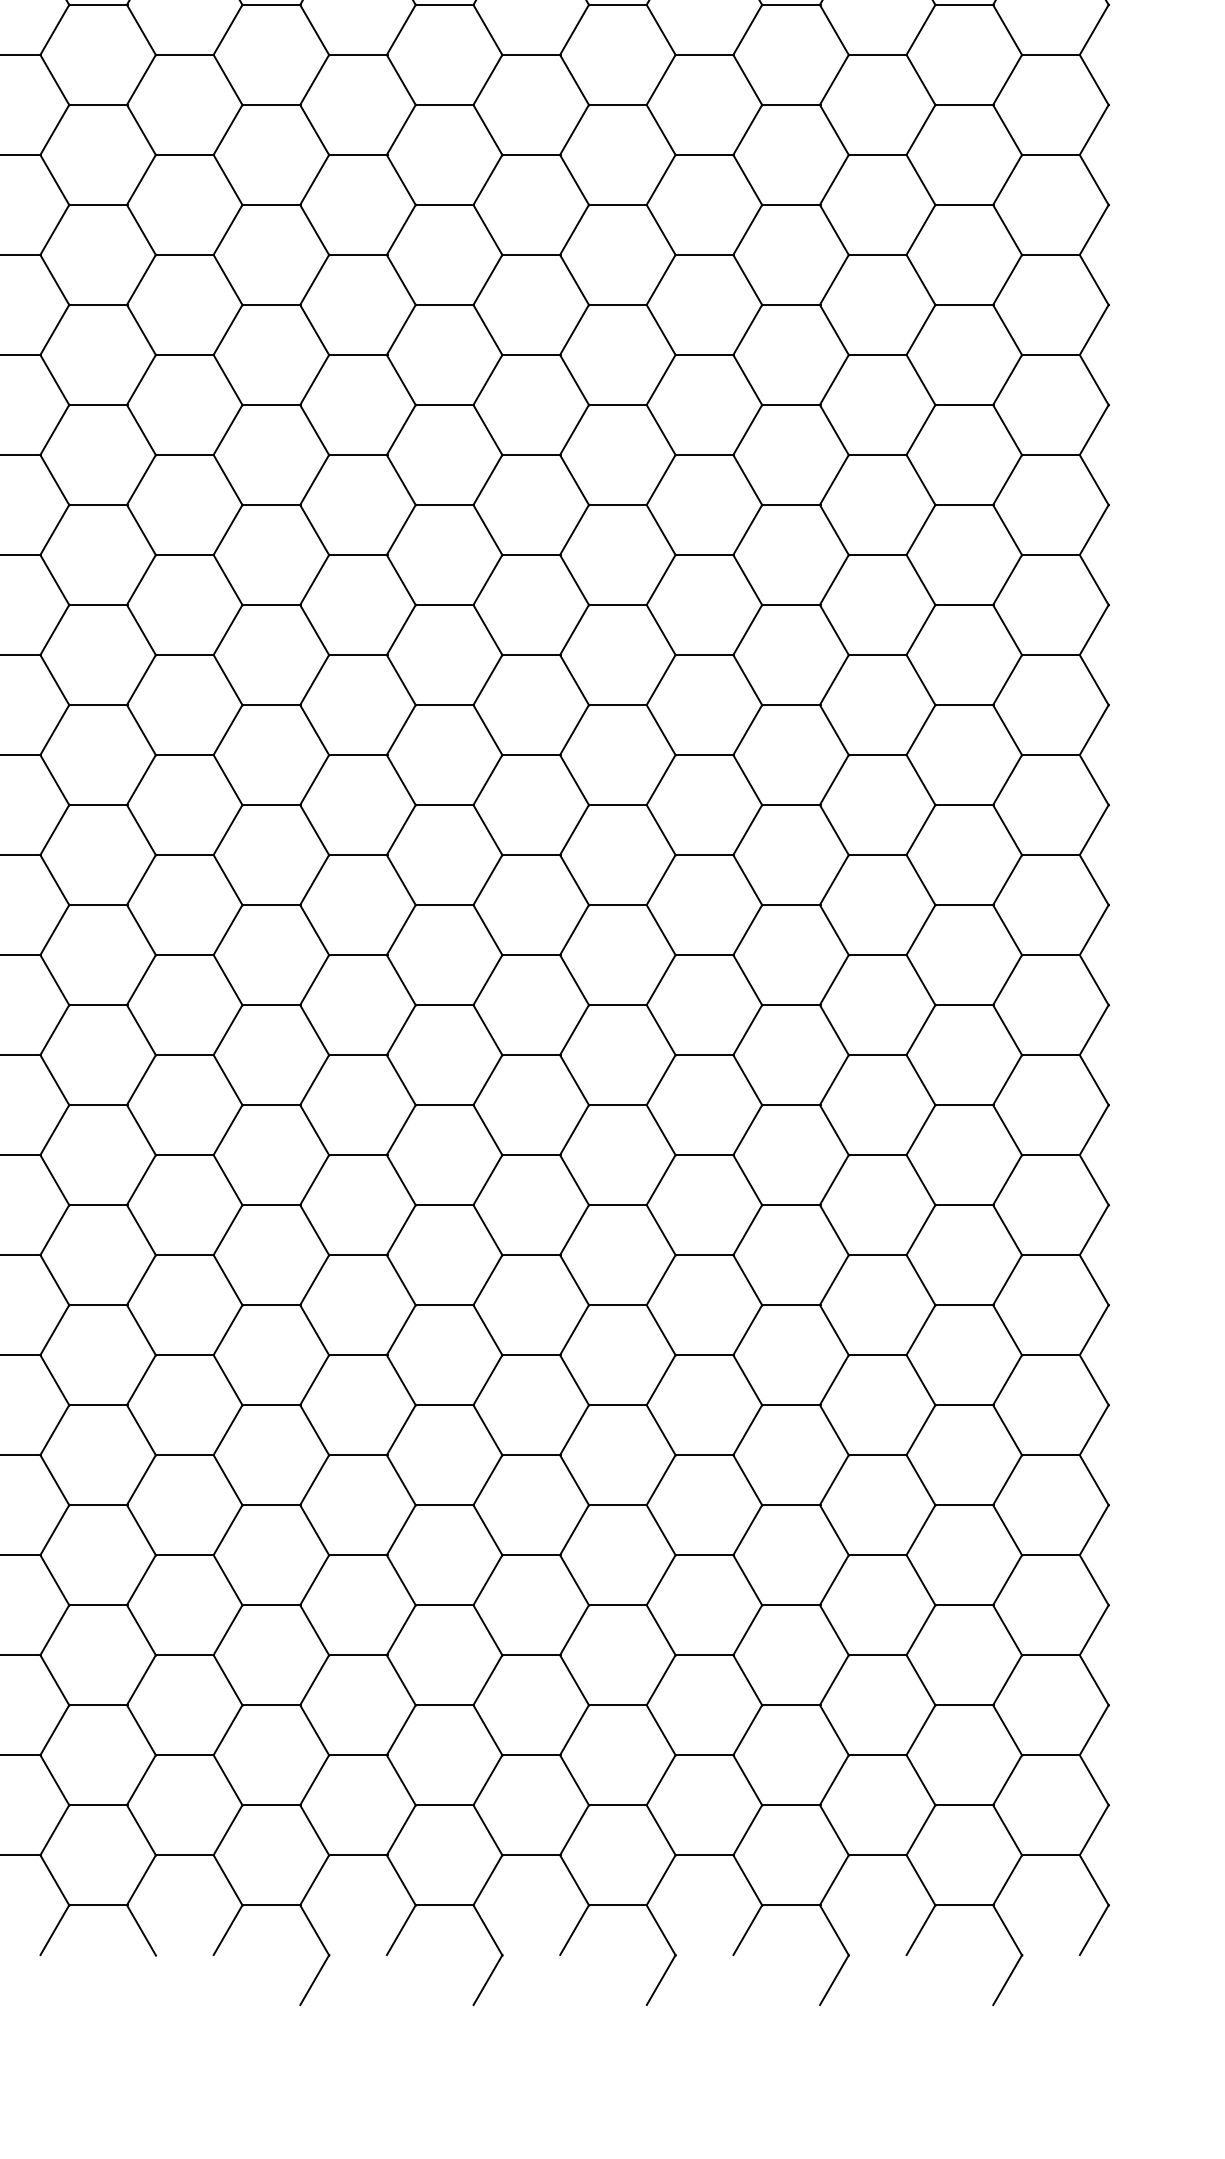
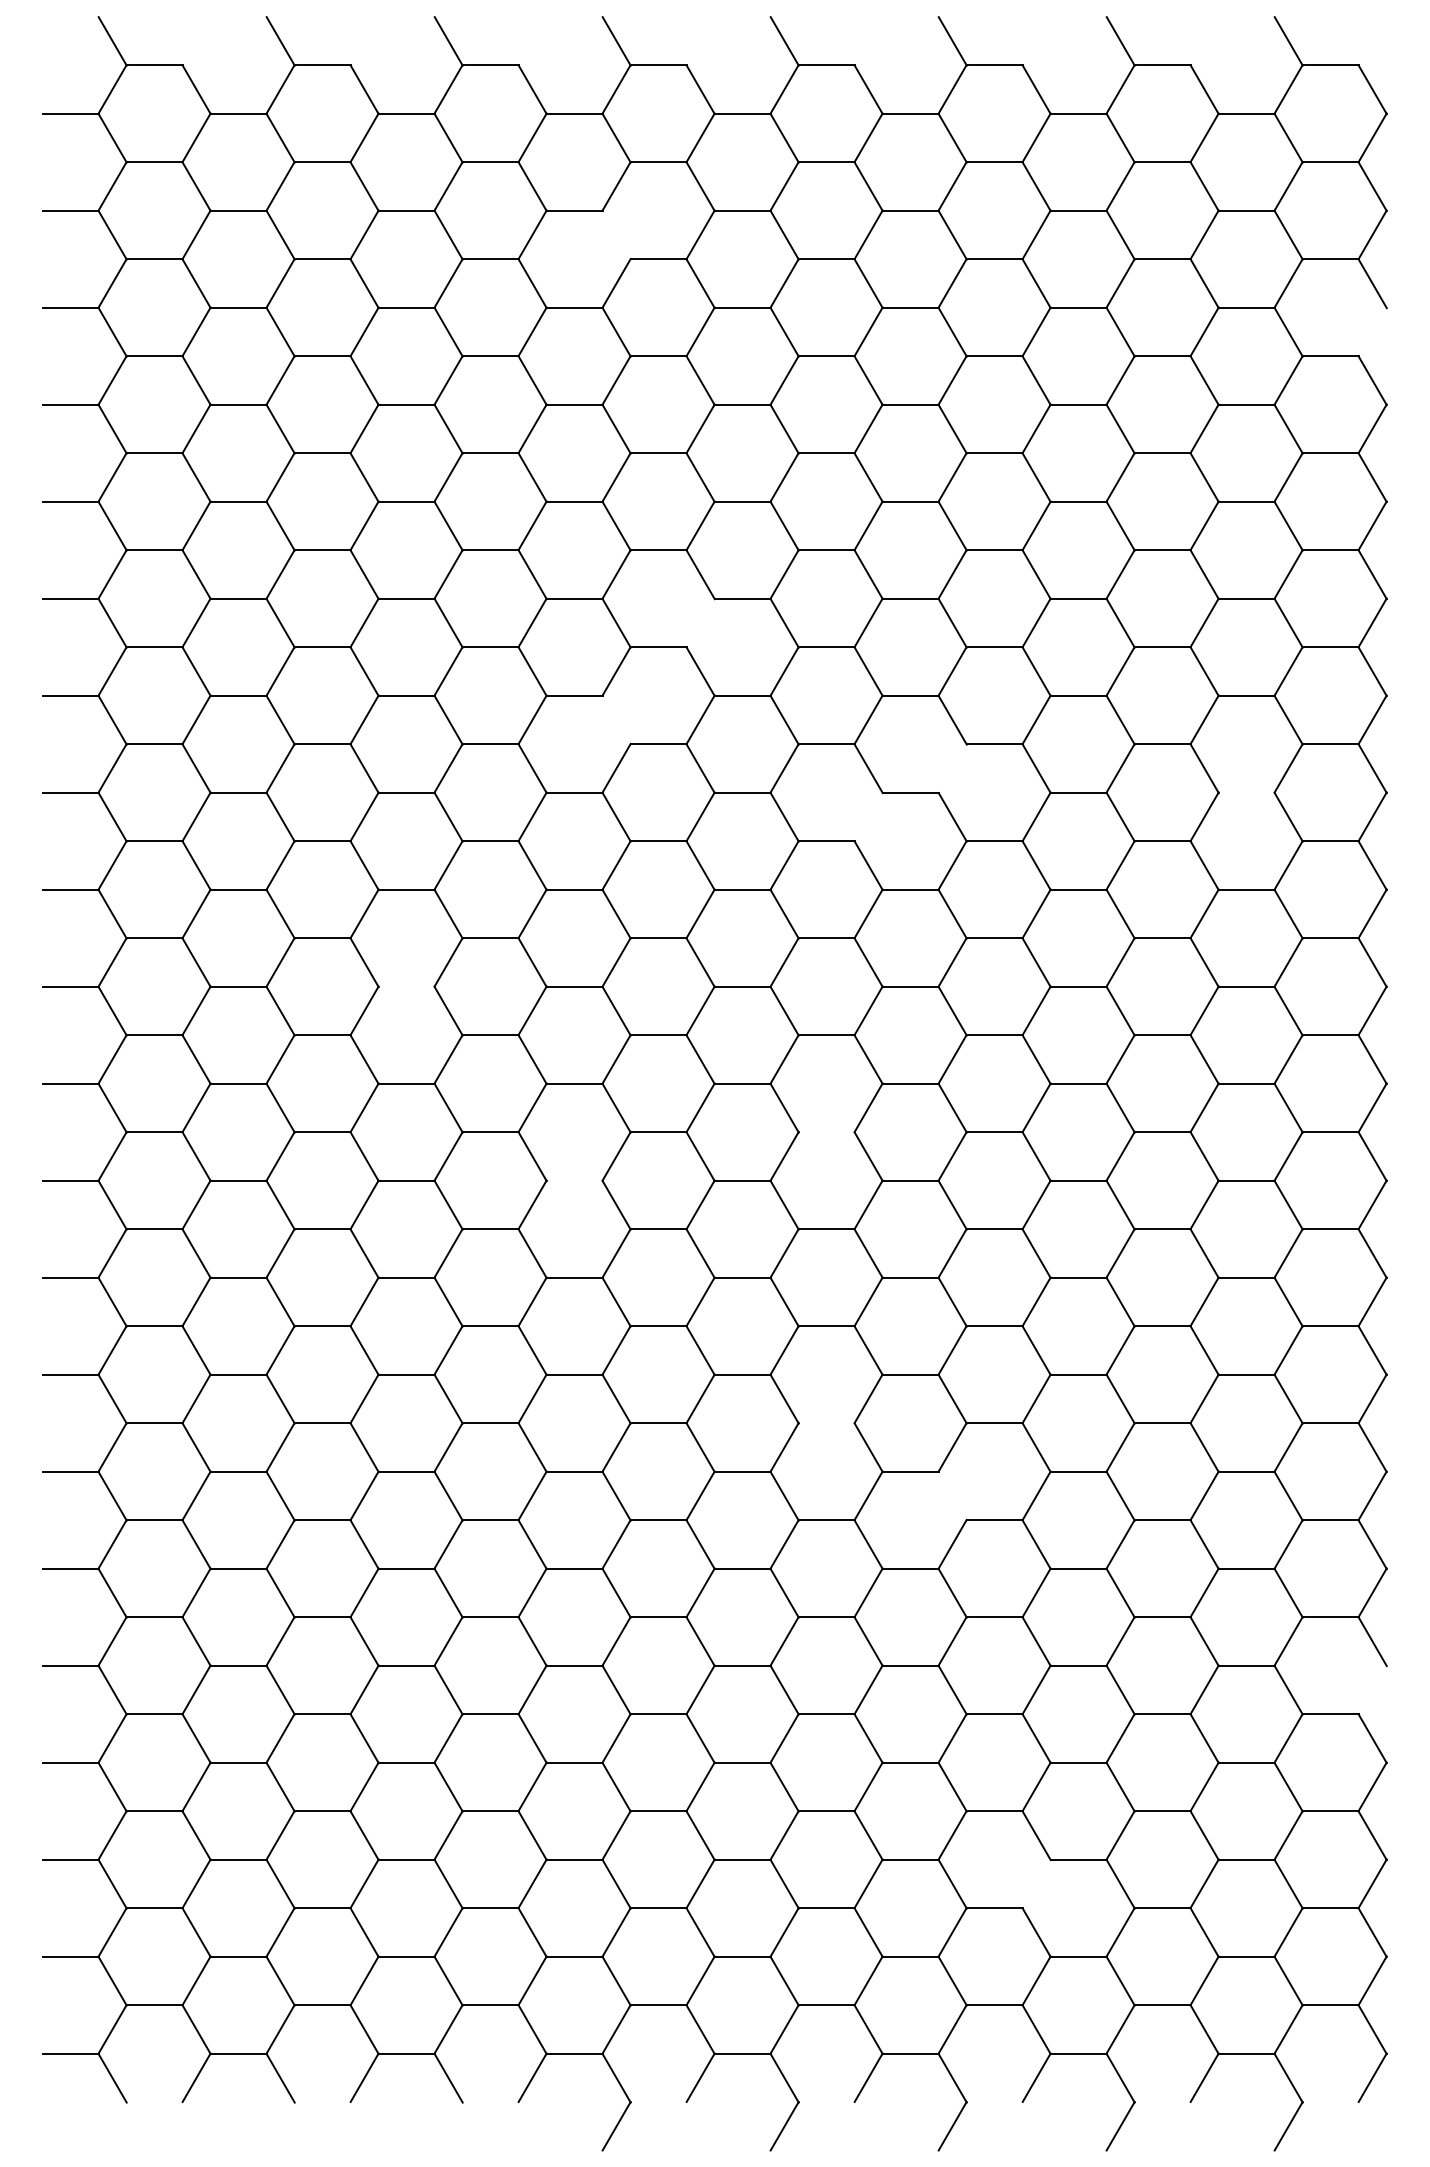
line: (314, 30) -> (616, 235), removed
line: (1094, 129) -> (1372, 331), removed
line: (401, 429) -> (700, 622), removed
line: (314, 530) -> (616, 720), removed
line: (661, 579) -> (952, 767), removed
line: (965, 604) -> (1247, 792), removed
line: (574, 629) -> (868, 816), removed
line: (99, 804) -> (407, 986), removed
line: (532, 955) -> (827, 1132), removed
line: (272, 1004) -> (575, 1180), removed
line: (532, 1255) -> (827, 1423), removed
line: (661, 1330) -> (952, 1496), removed
line: (1094, 1529) -> (1372, 1689), removed
line: (747, 1729) -> (1036, 1883), removed

